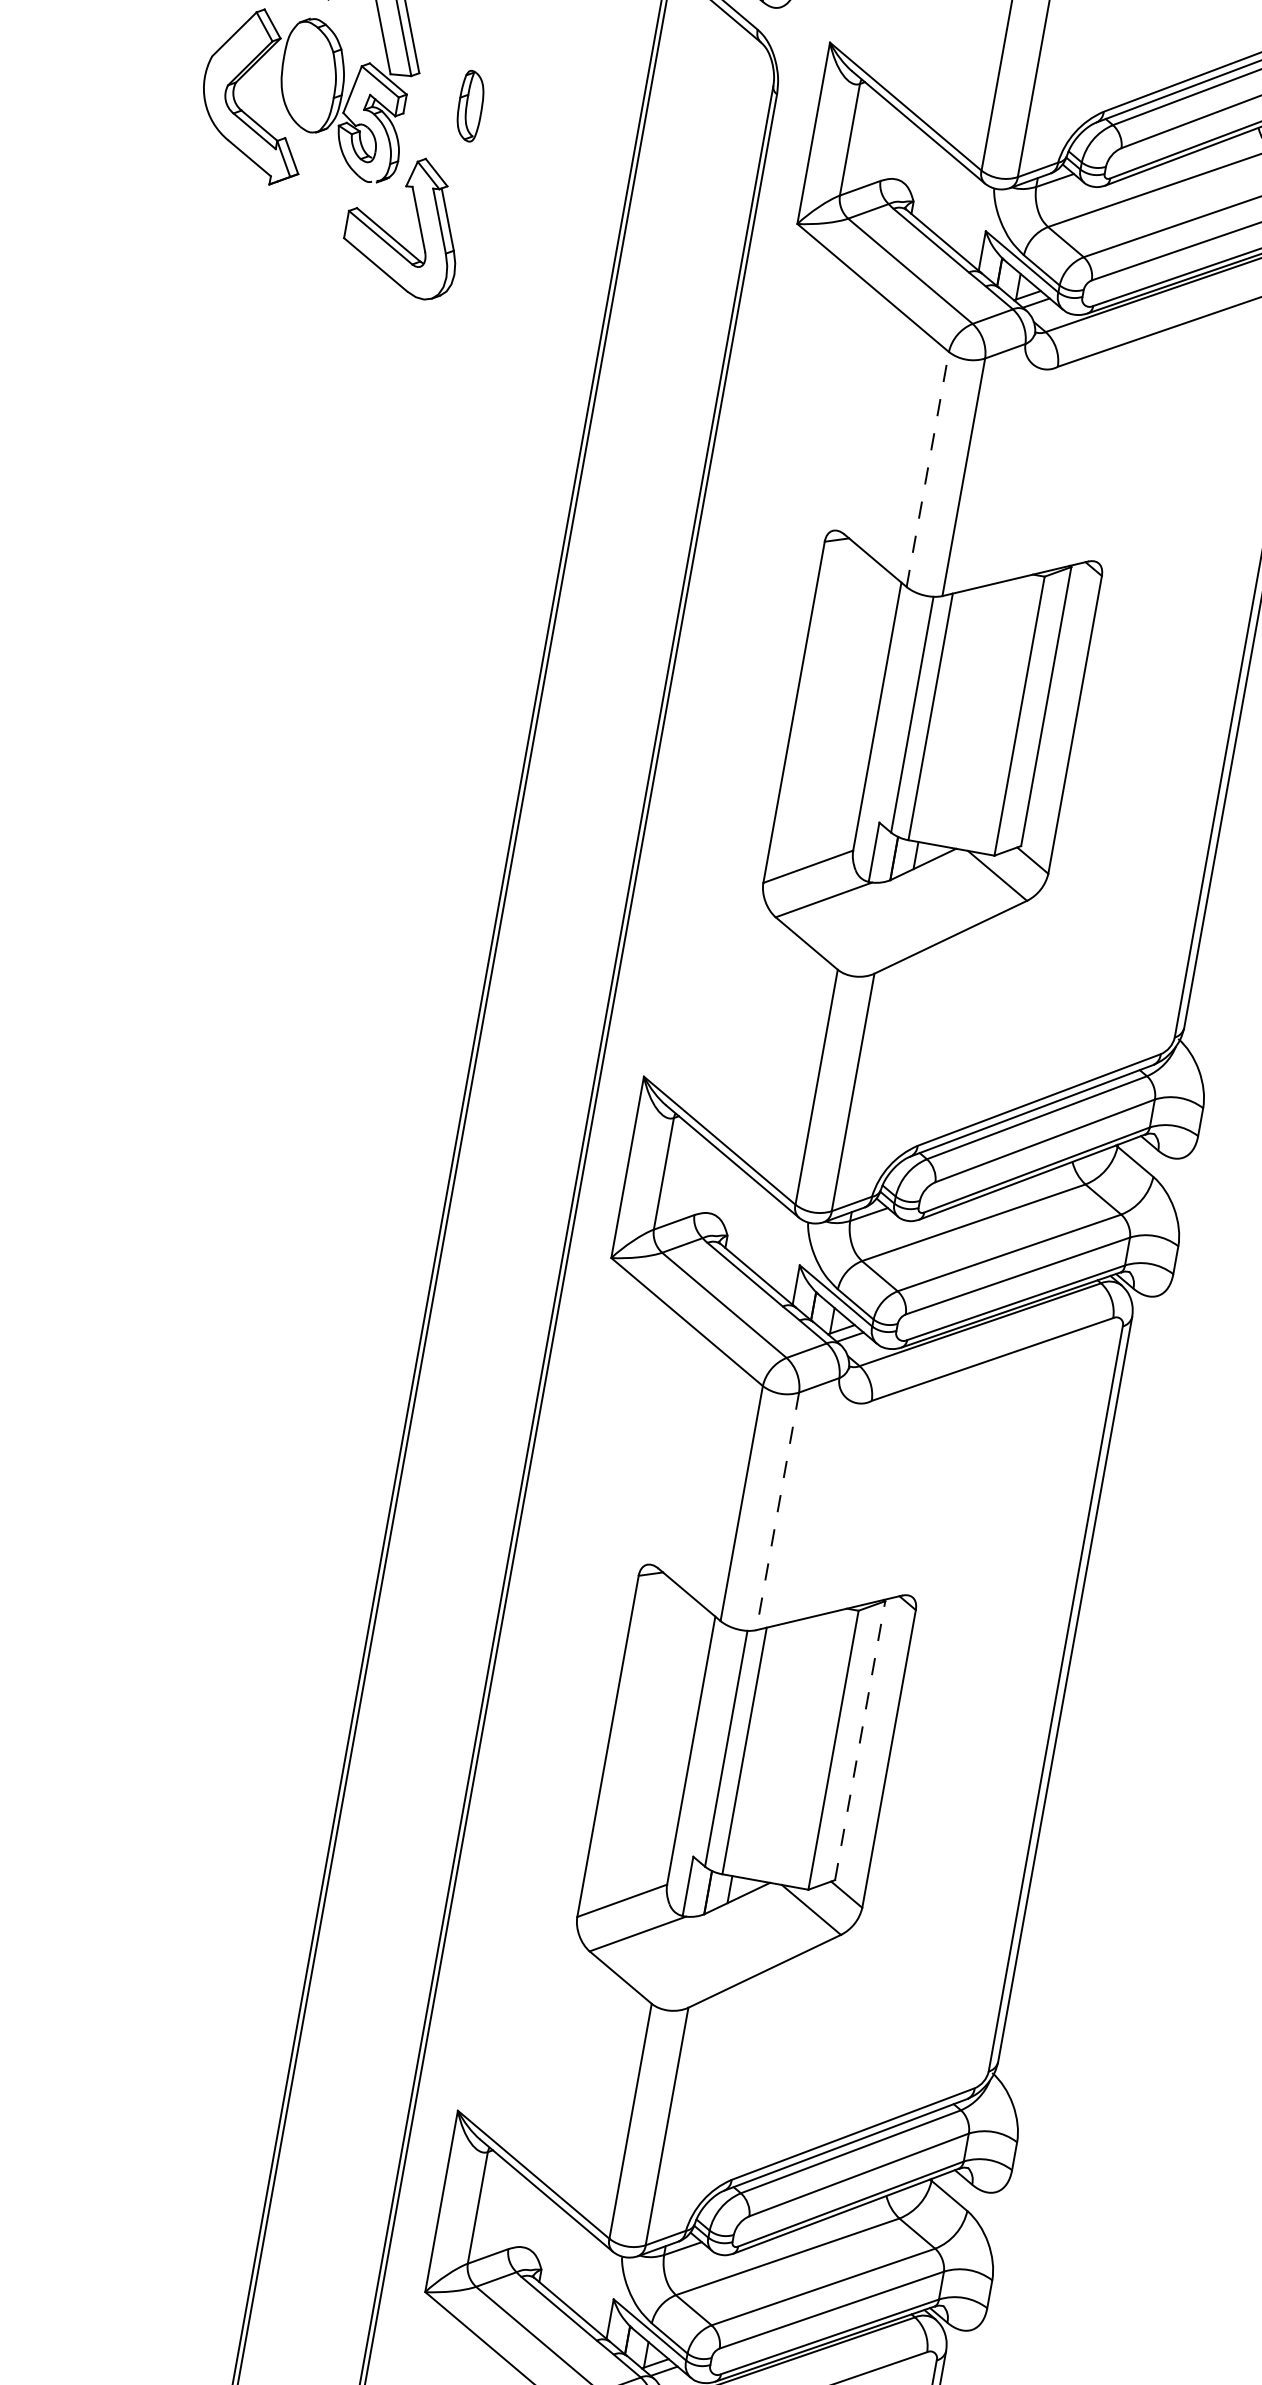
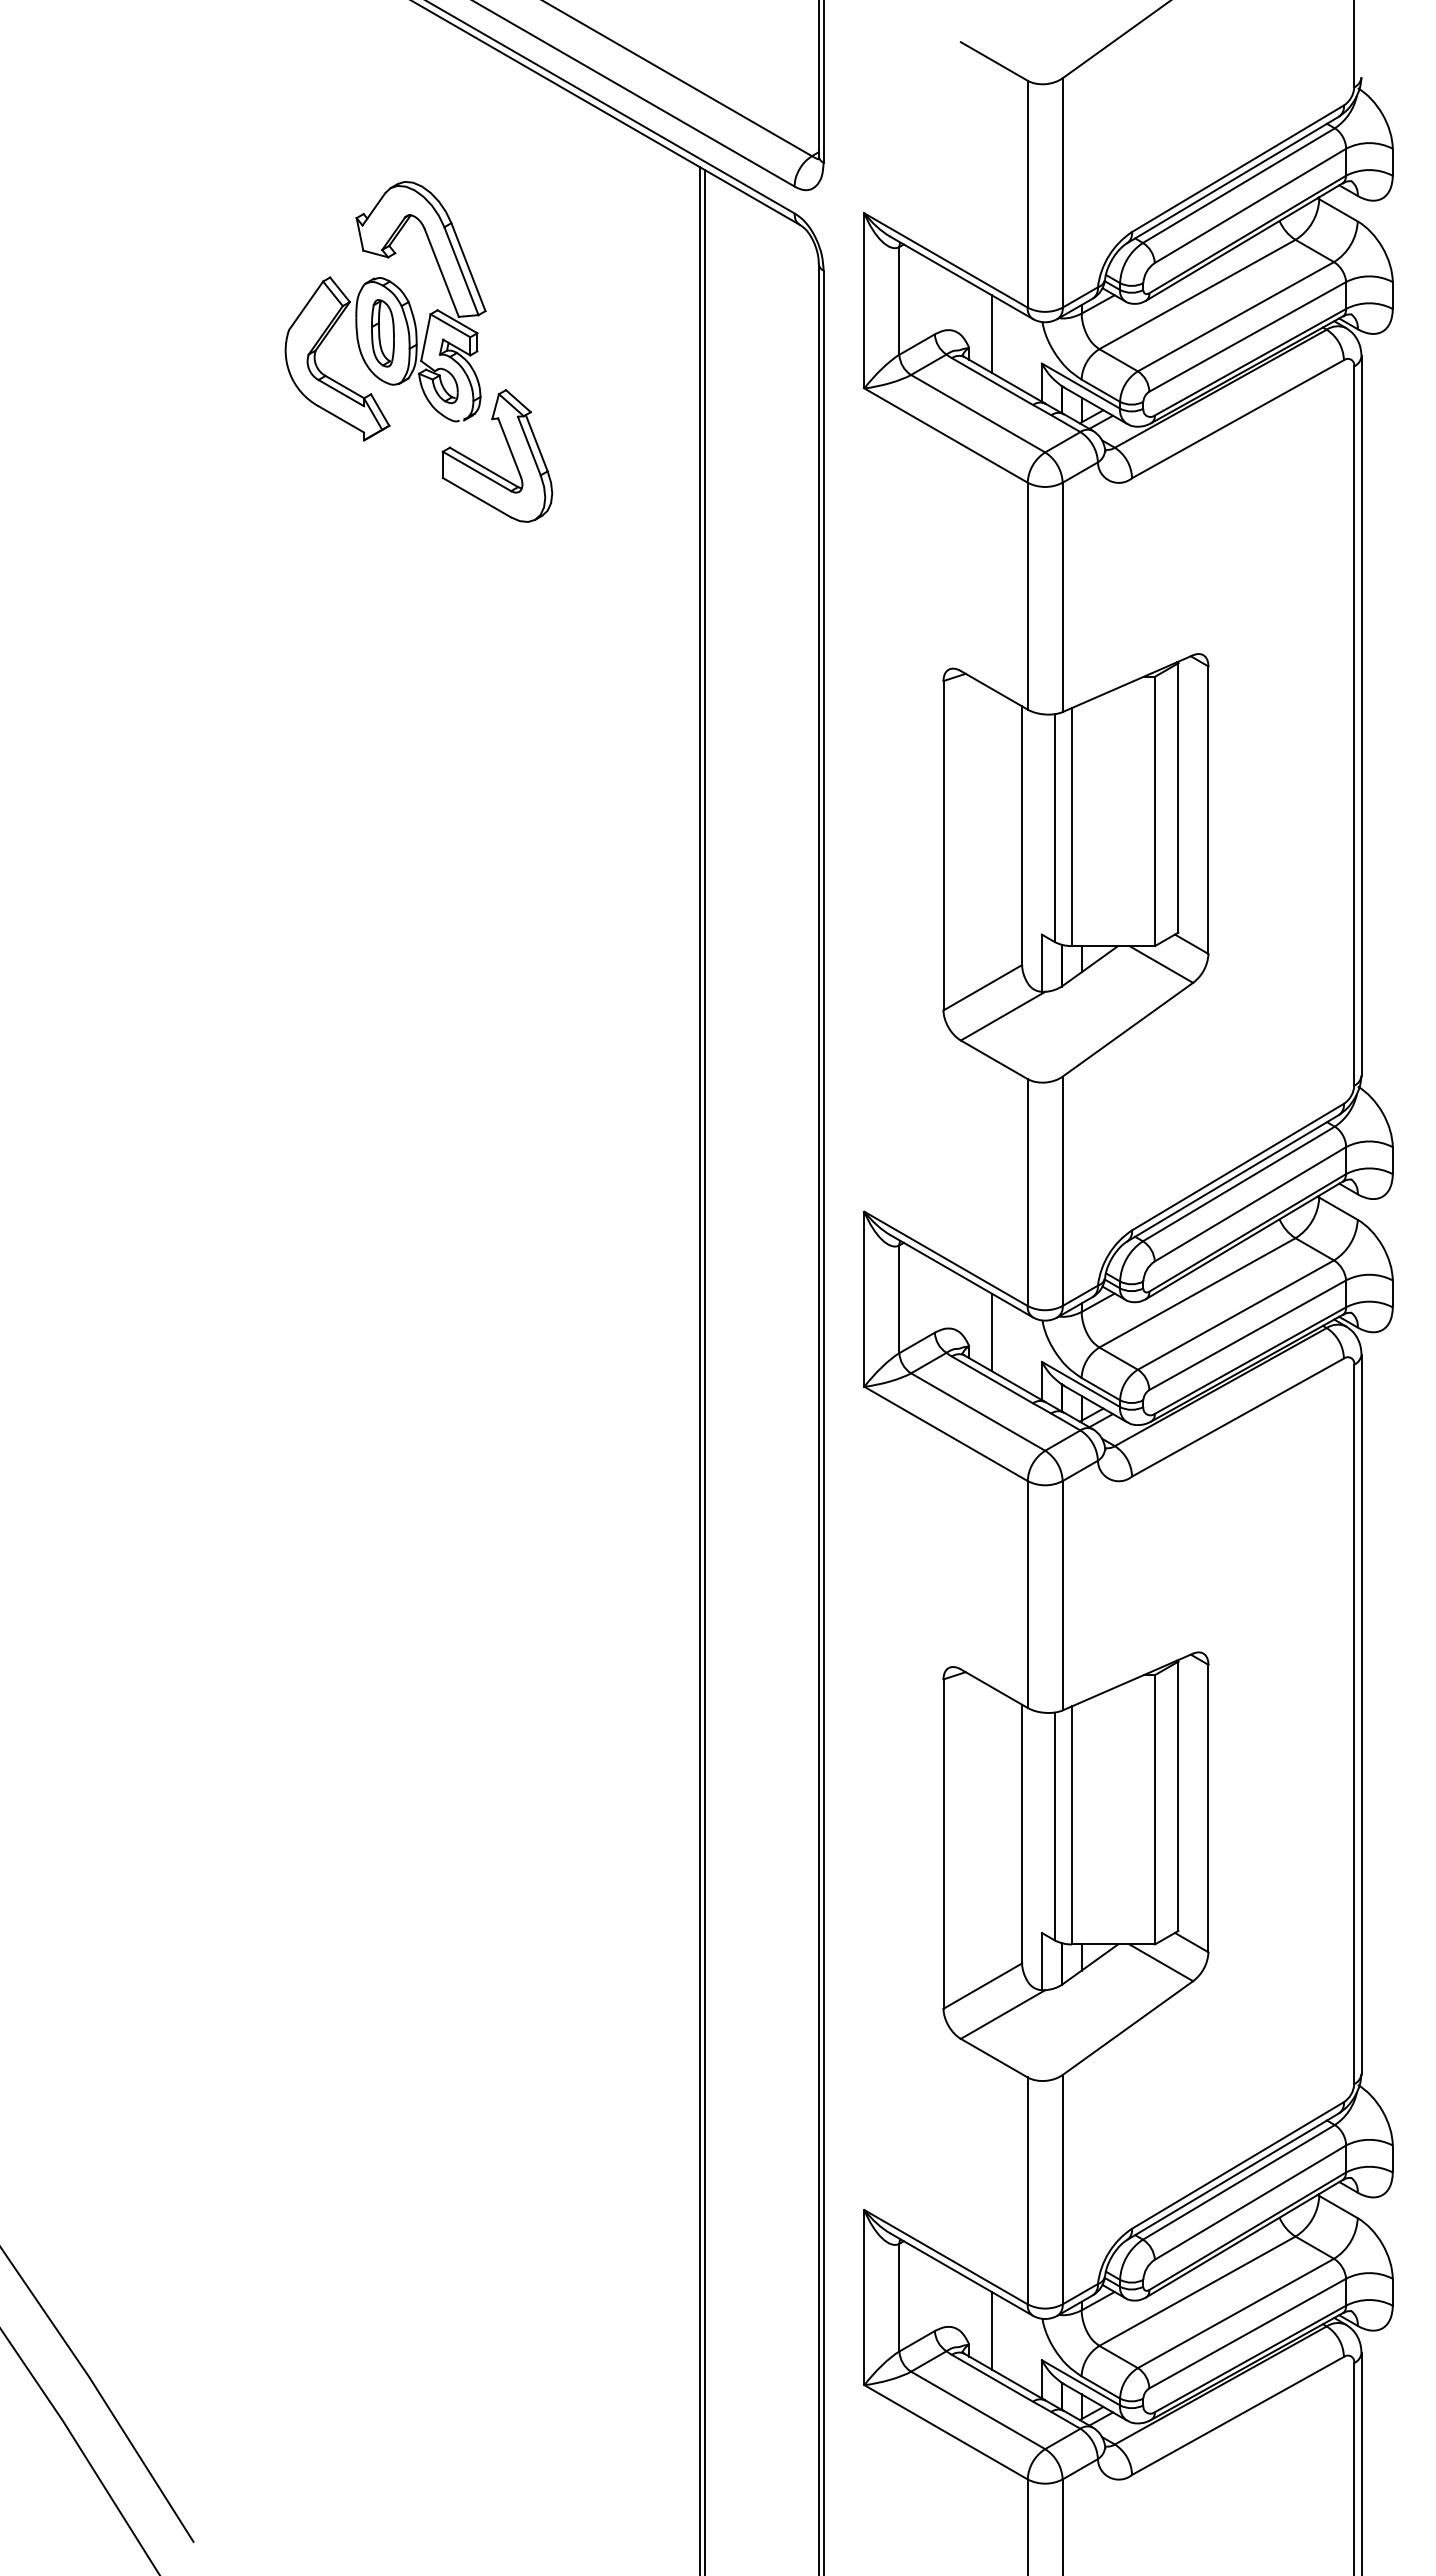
part: (470, 106) -> (382, 333), moved
line: (939, 190) -> (991, 333), added
line: (927, 468) -> (1027, 595), dashed -> solid
line: (753, 1225) -> (991, 1332), added
line: (777, 1511) -> (1062, 1595), dashed -> solid
line: (860, 1740) -> (1178, 1796), dashed -> solid
line: (567, 2259) -> (991, 2330), added

